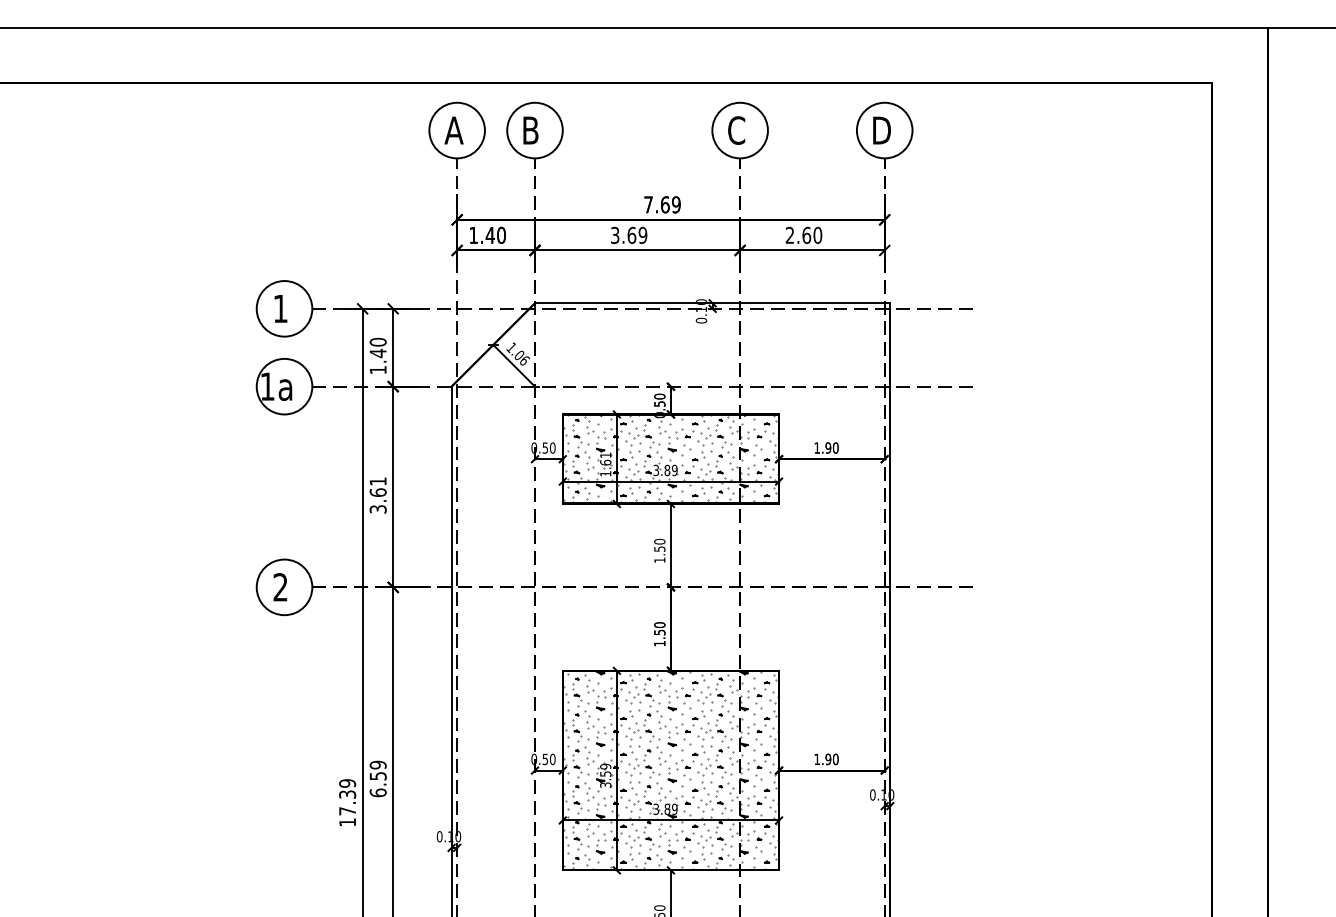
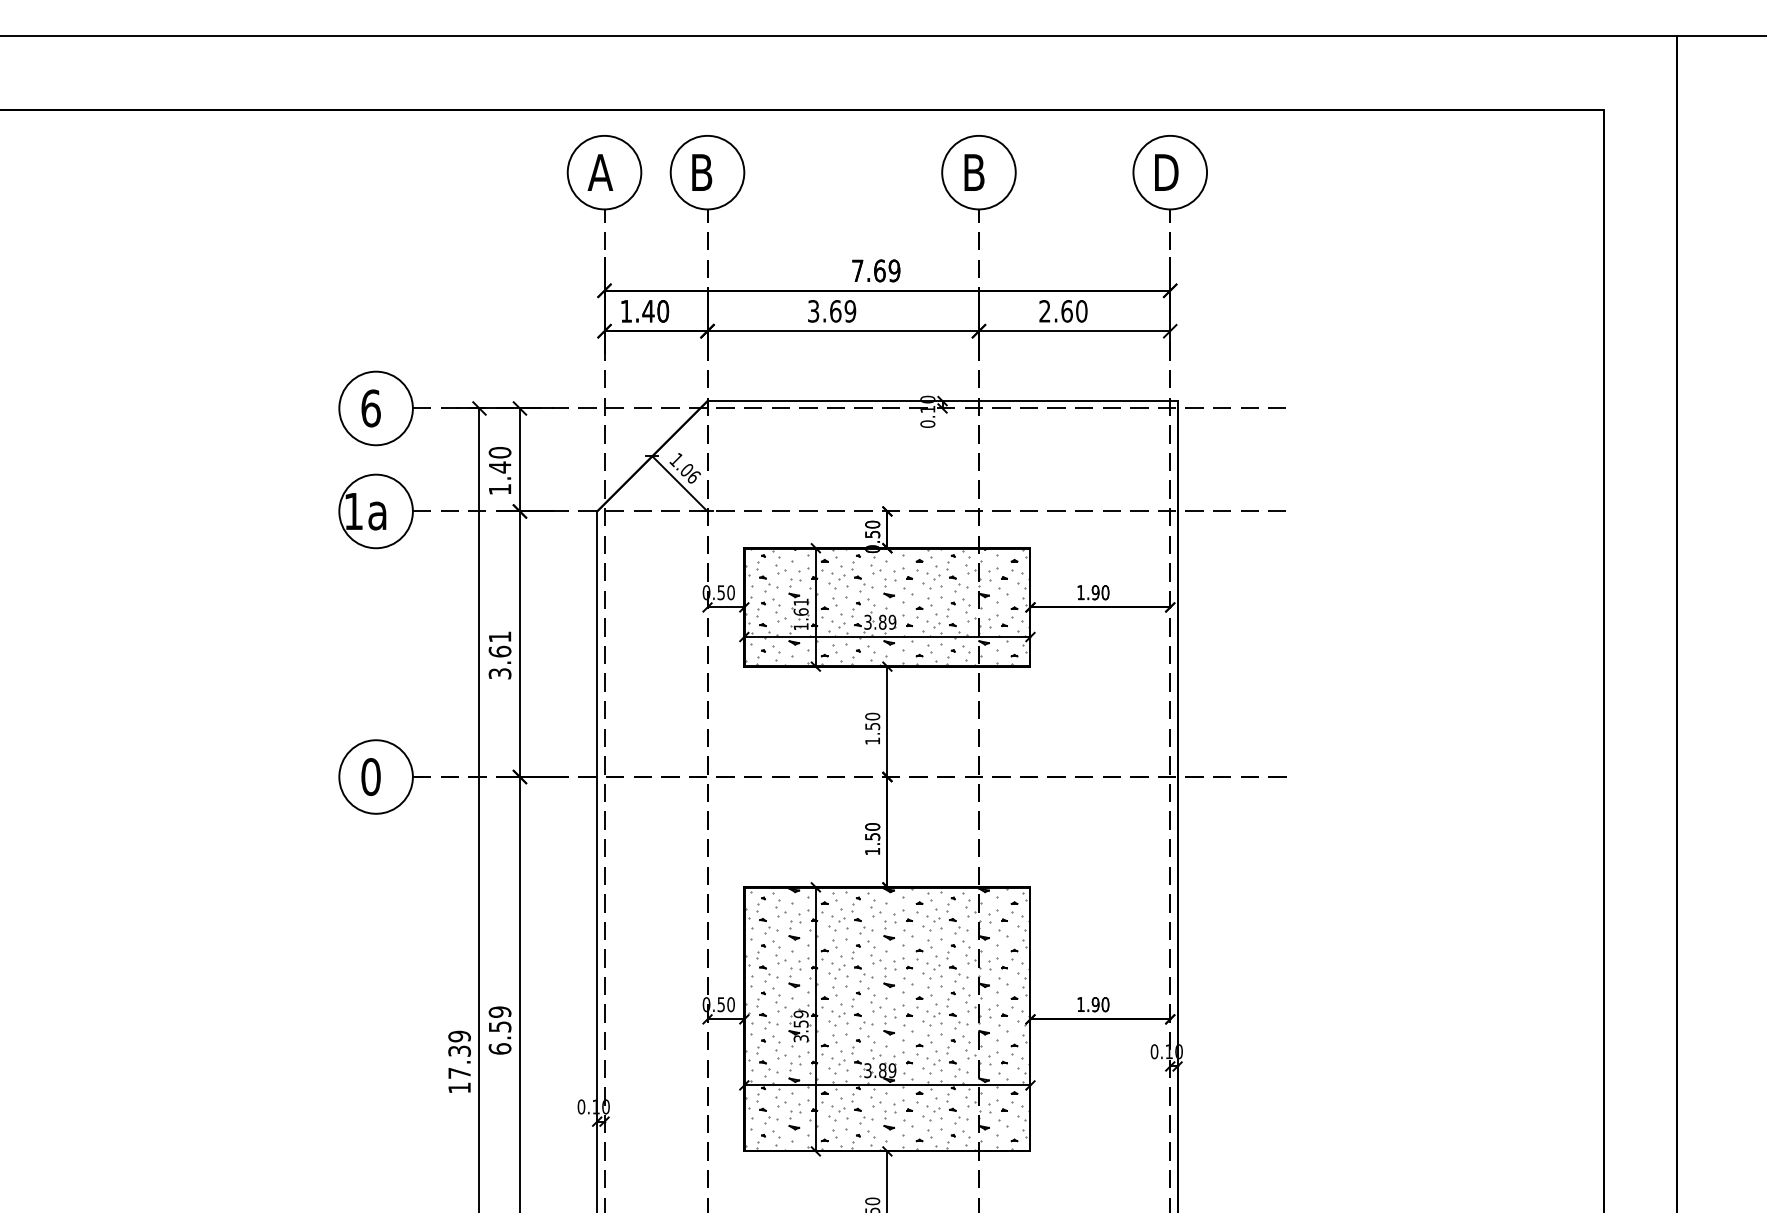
text: (736, 130) -> (974, 172), C -> B
text: (280, 308) -> (370, 408), 1 -> 6
text: (280, 587) -> (370, 777), 2 -> 0

